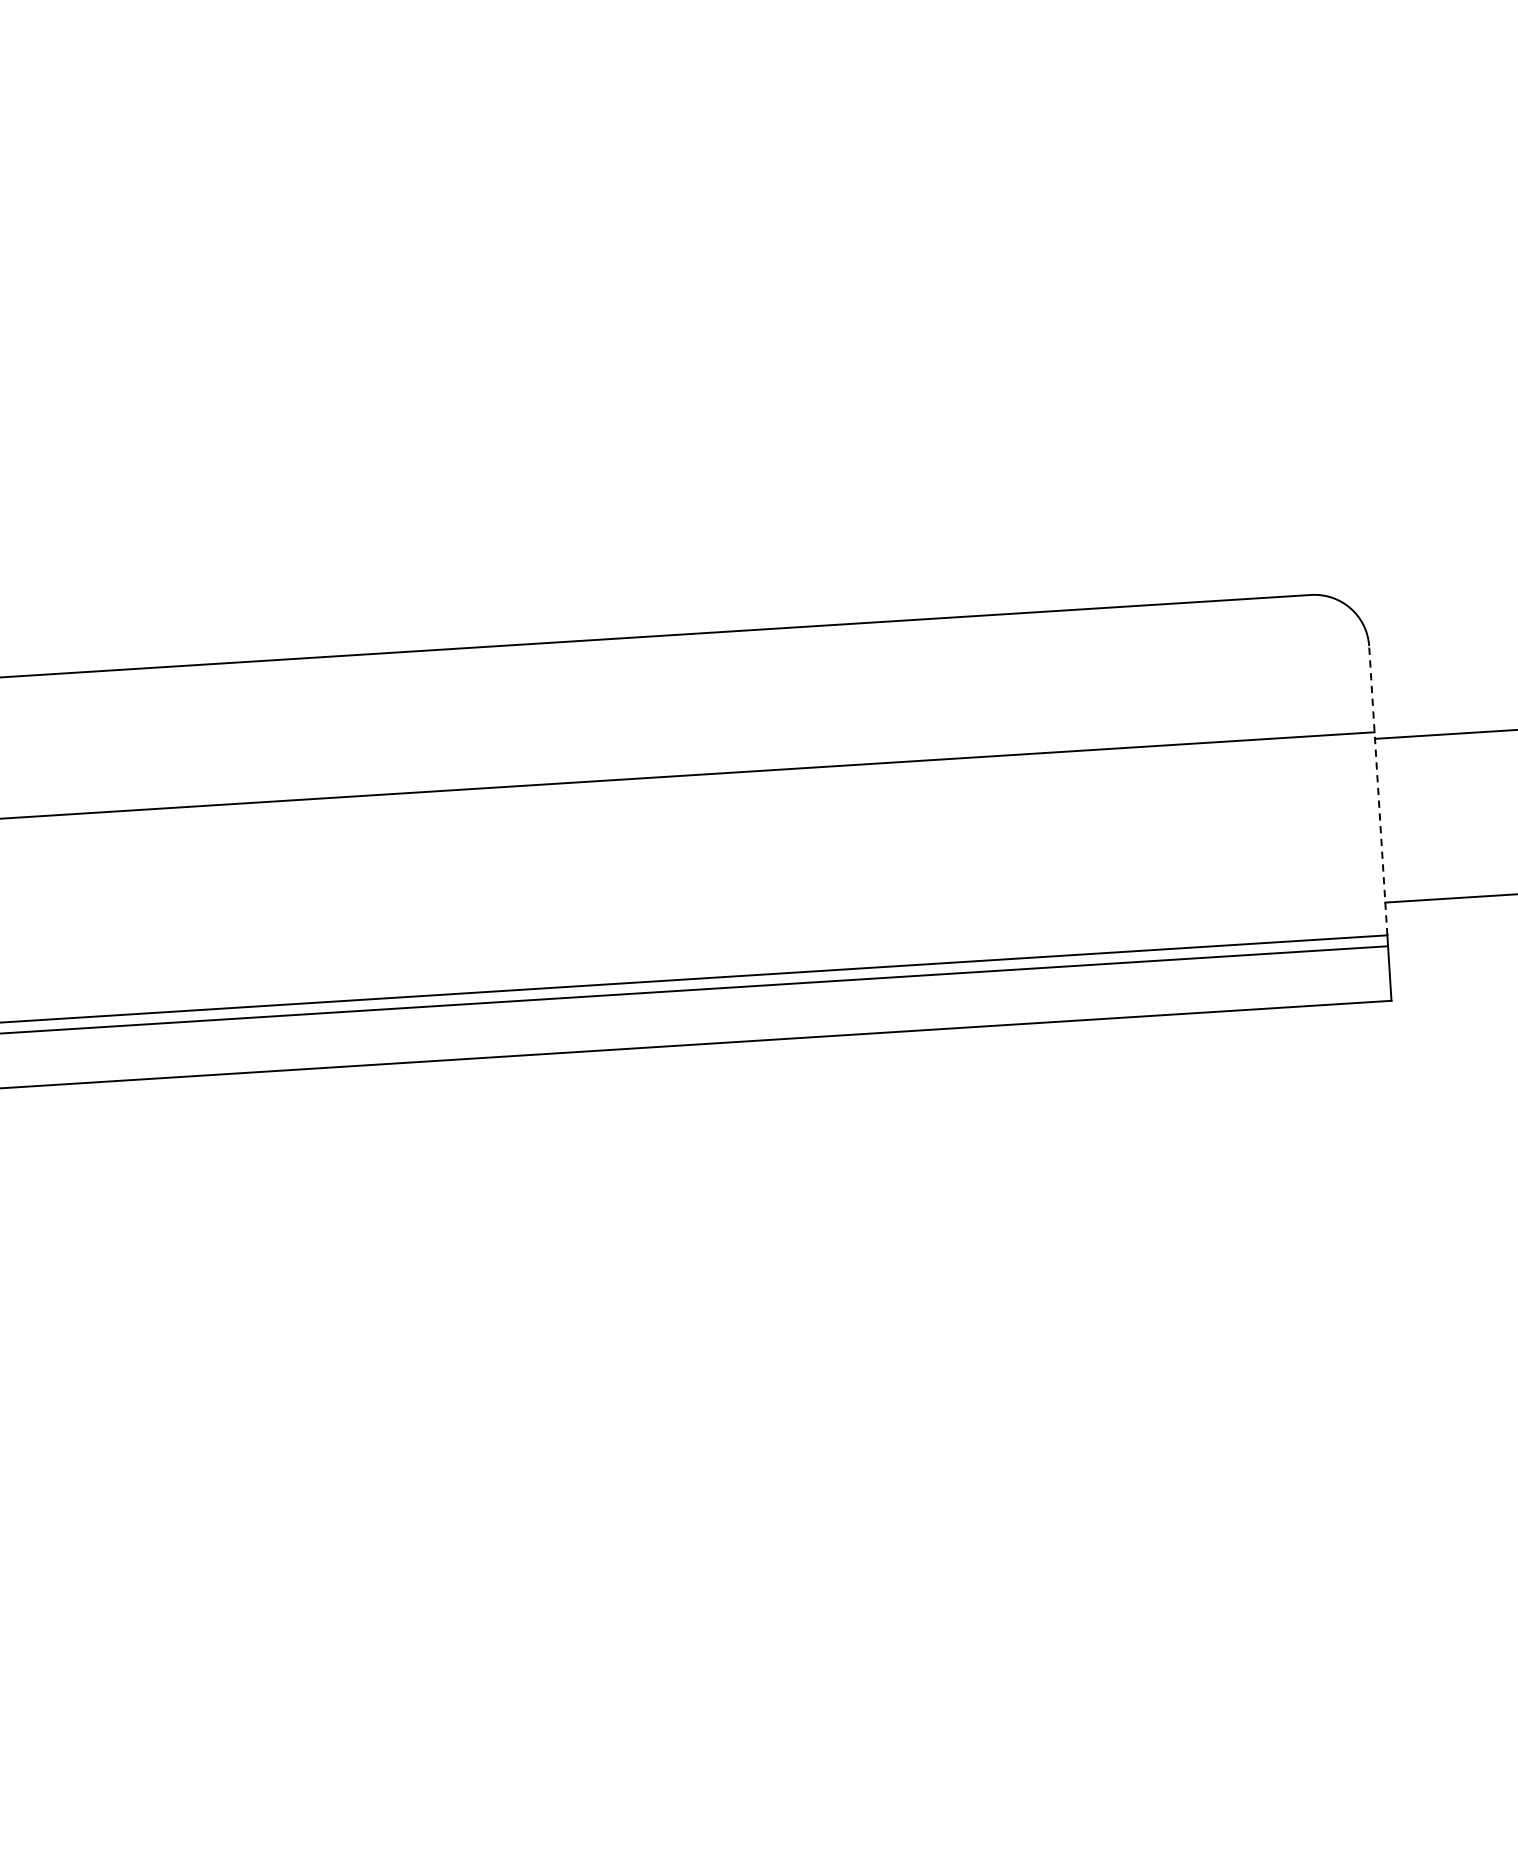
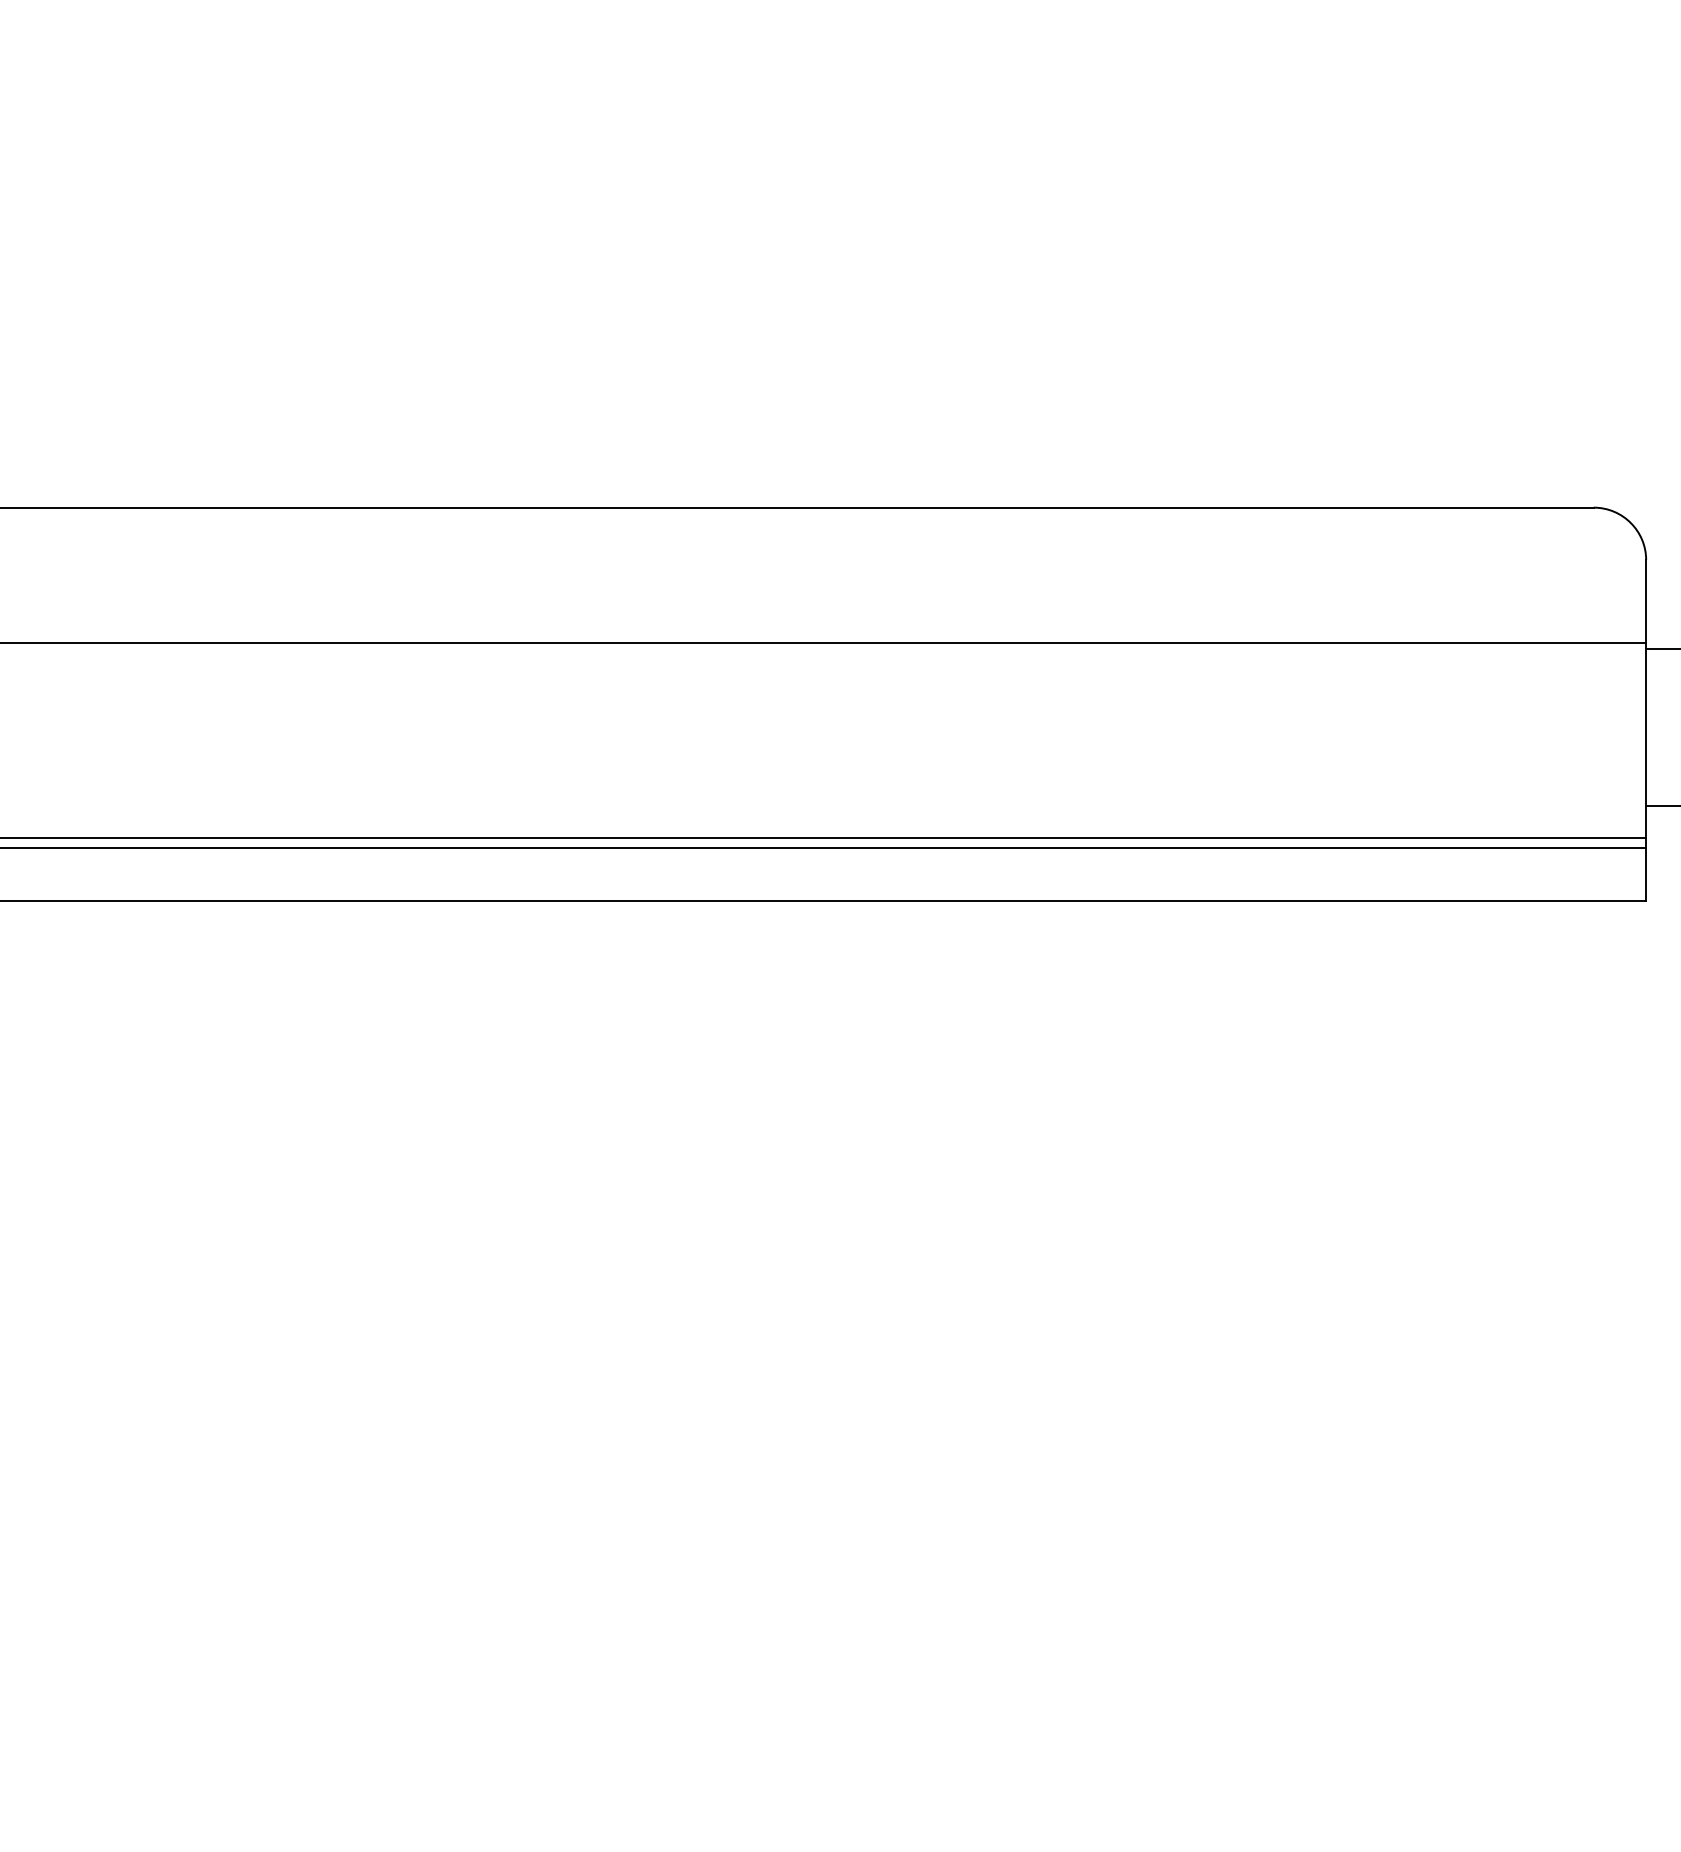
line: (1378, 790) -> (1646, 698), dashed -> solid

